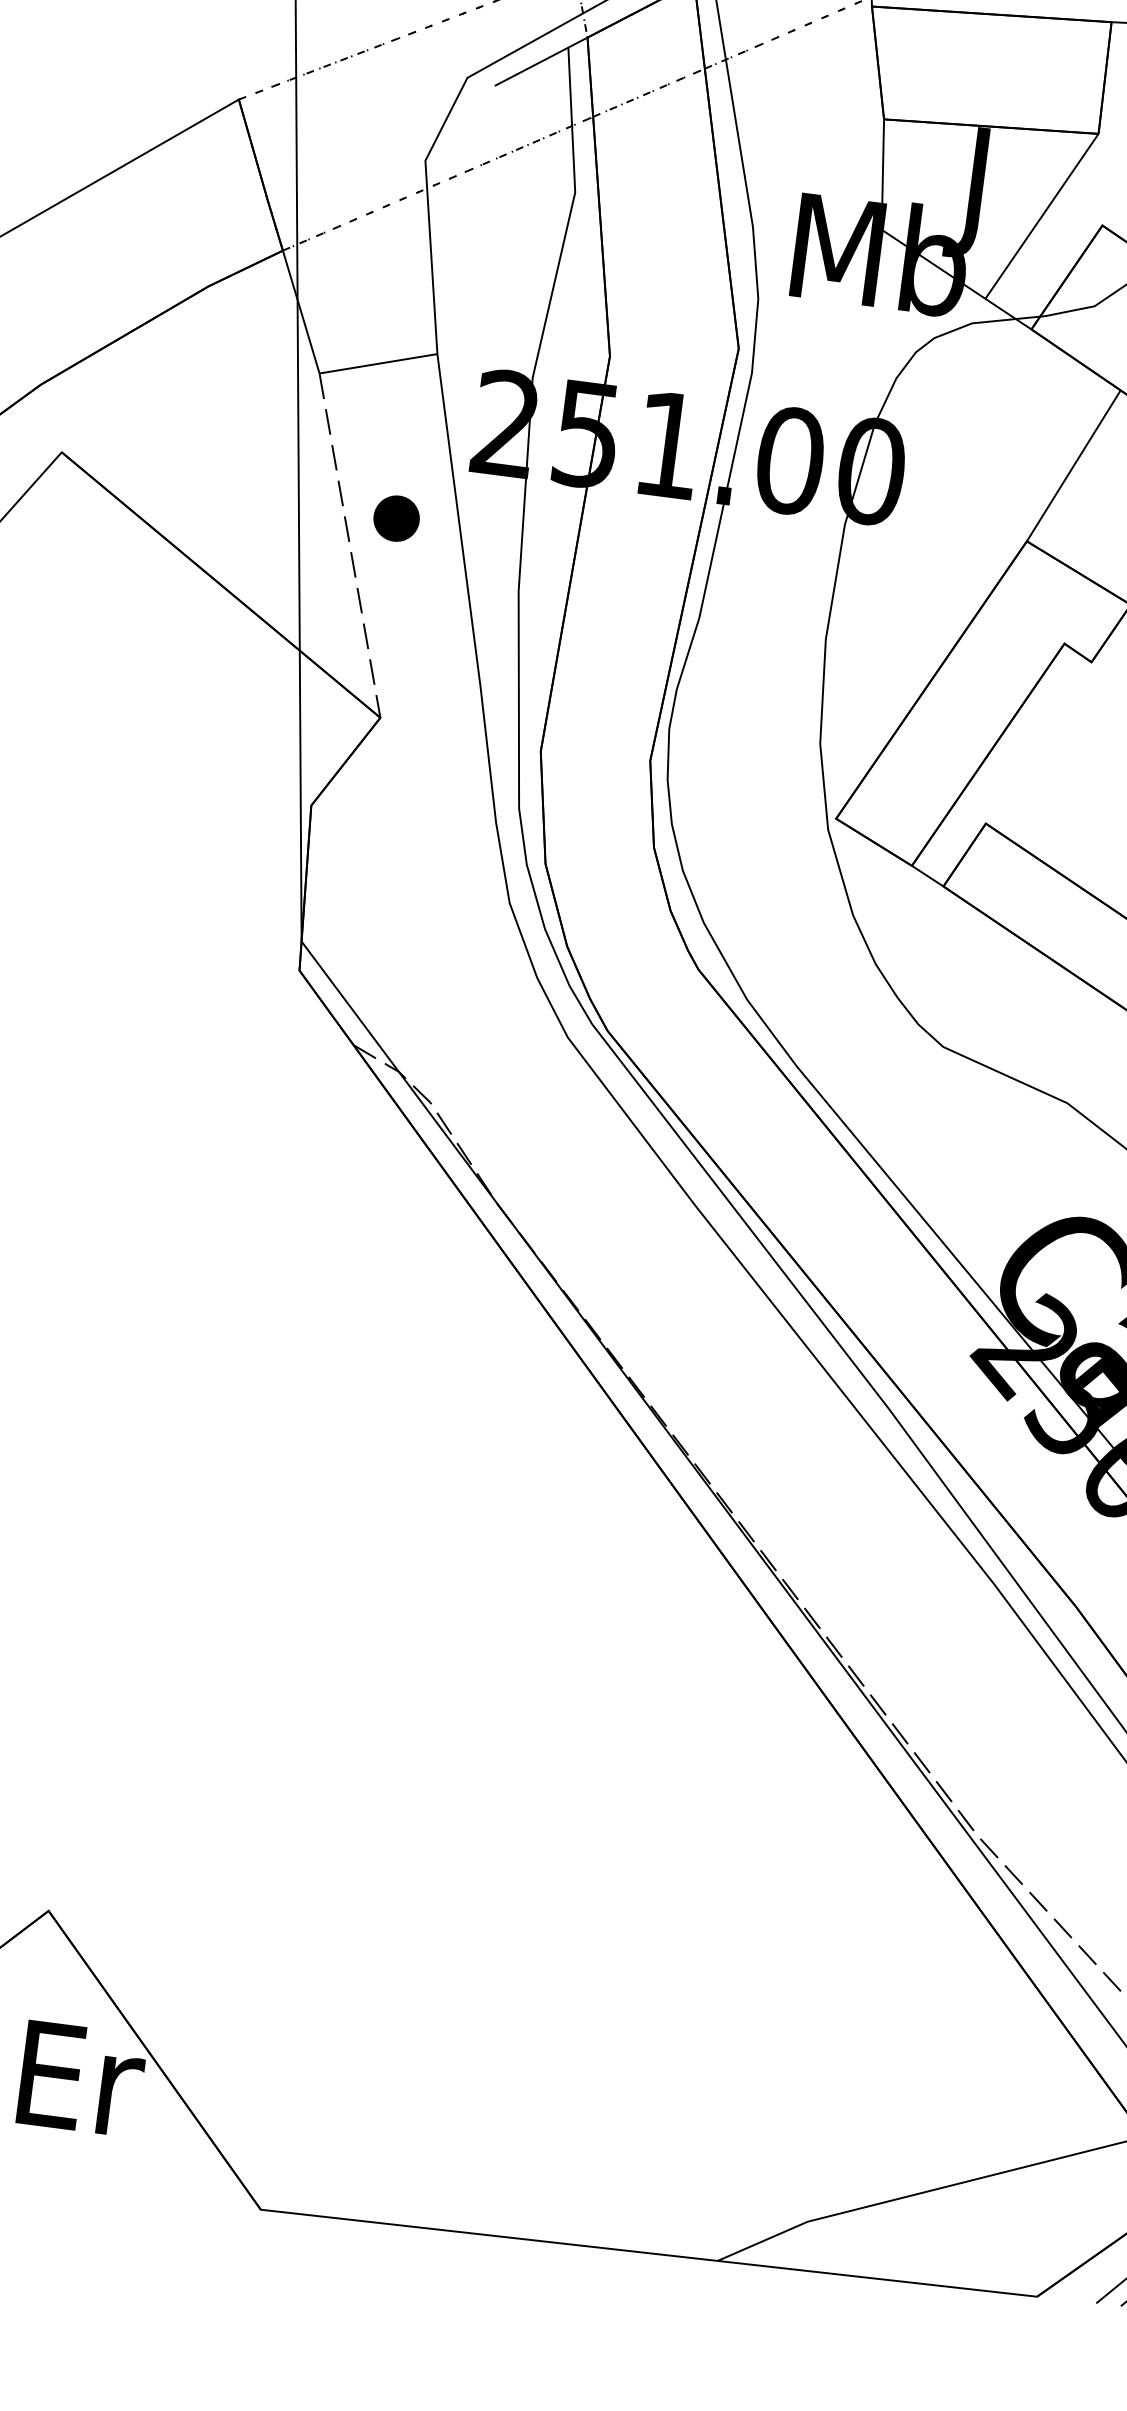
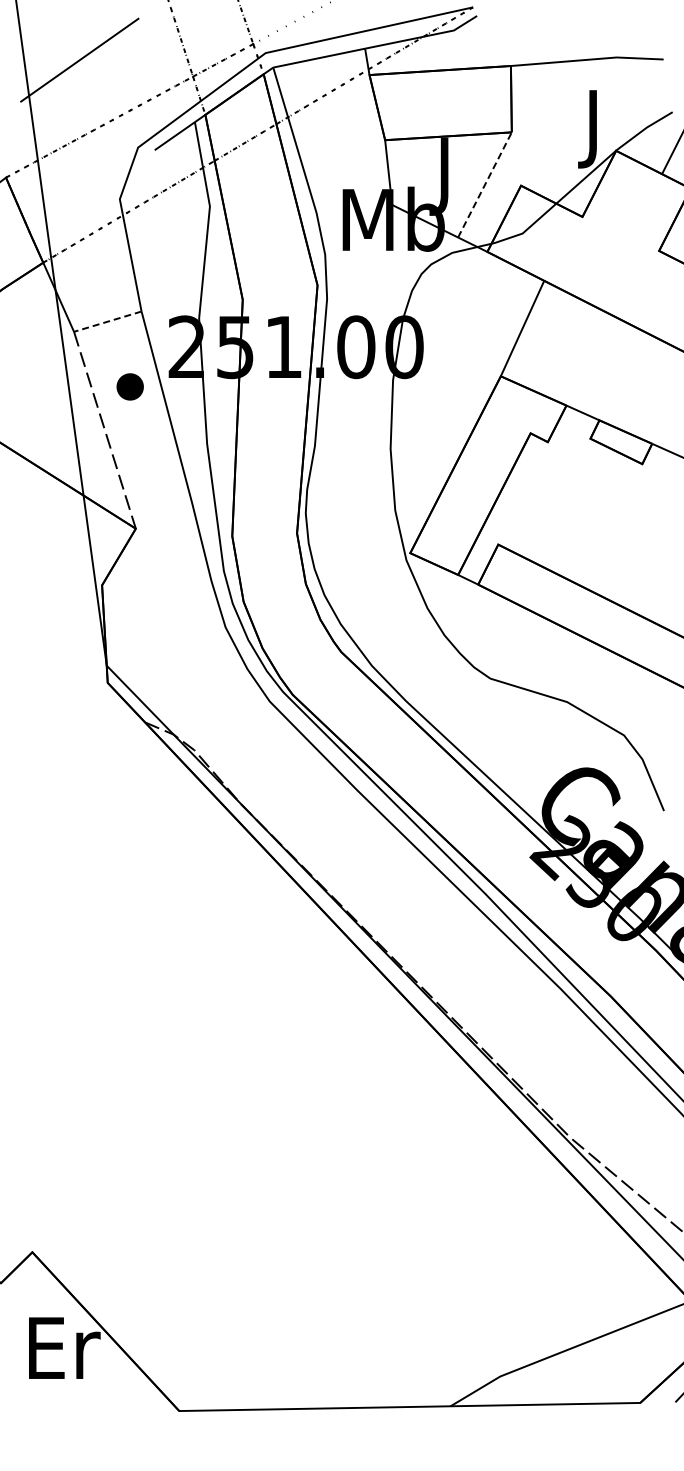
line: (1042, 215) -> (485, 184), solid -> dashed
line: (377, 363) -> (107, 321), solid -> dashed
part: (395, 517) -> (129, 386), moved

